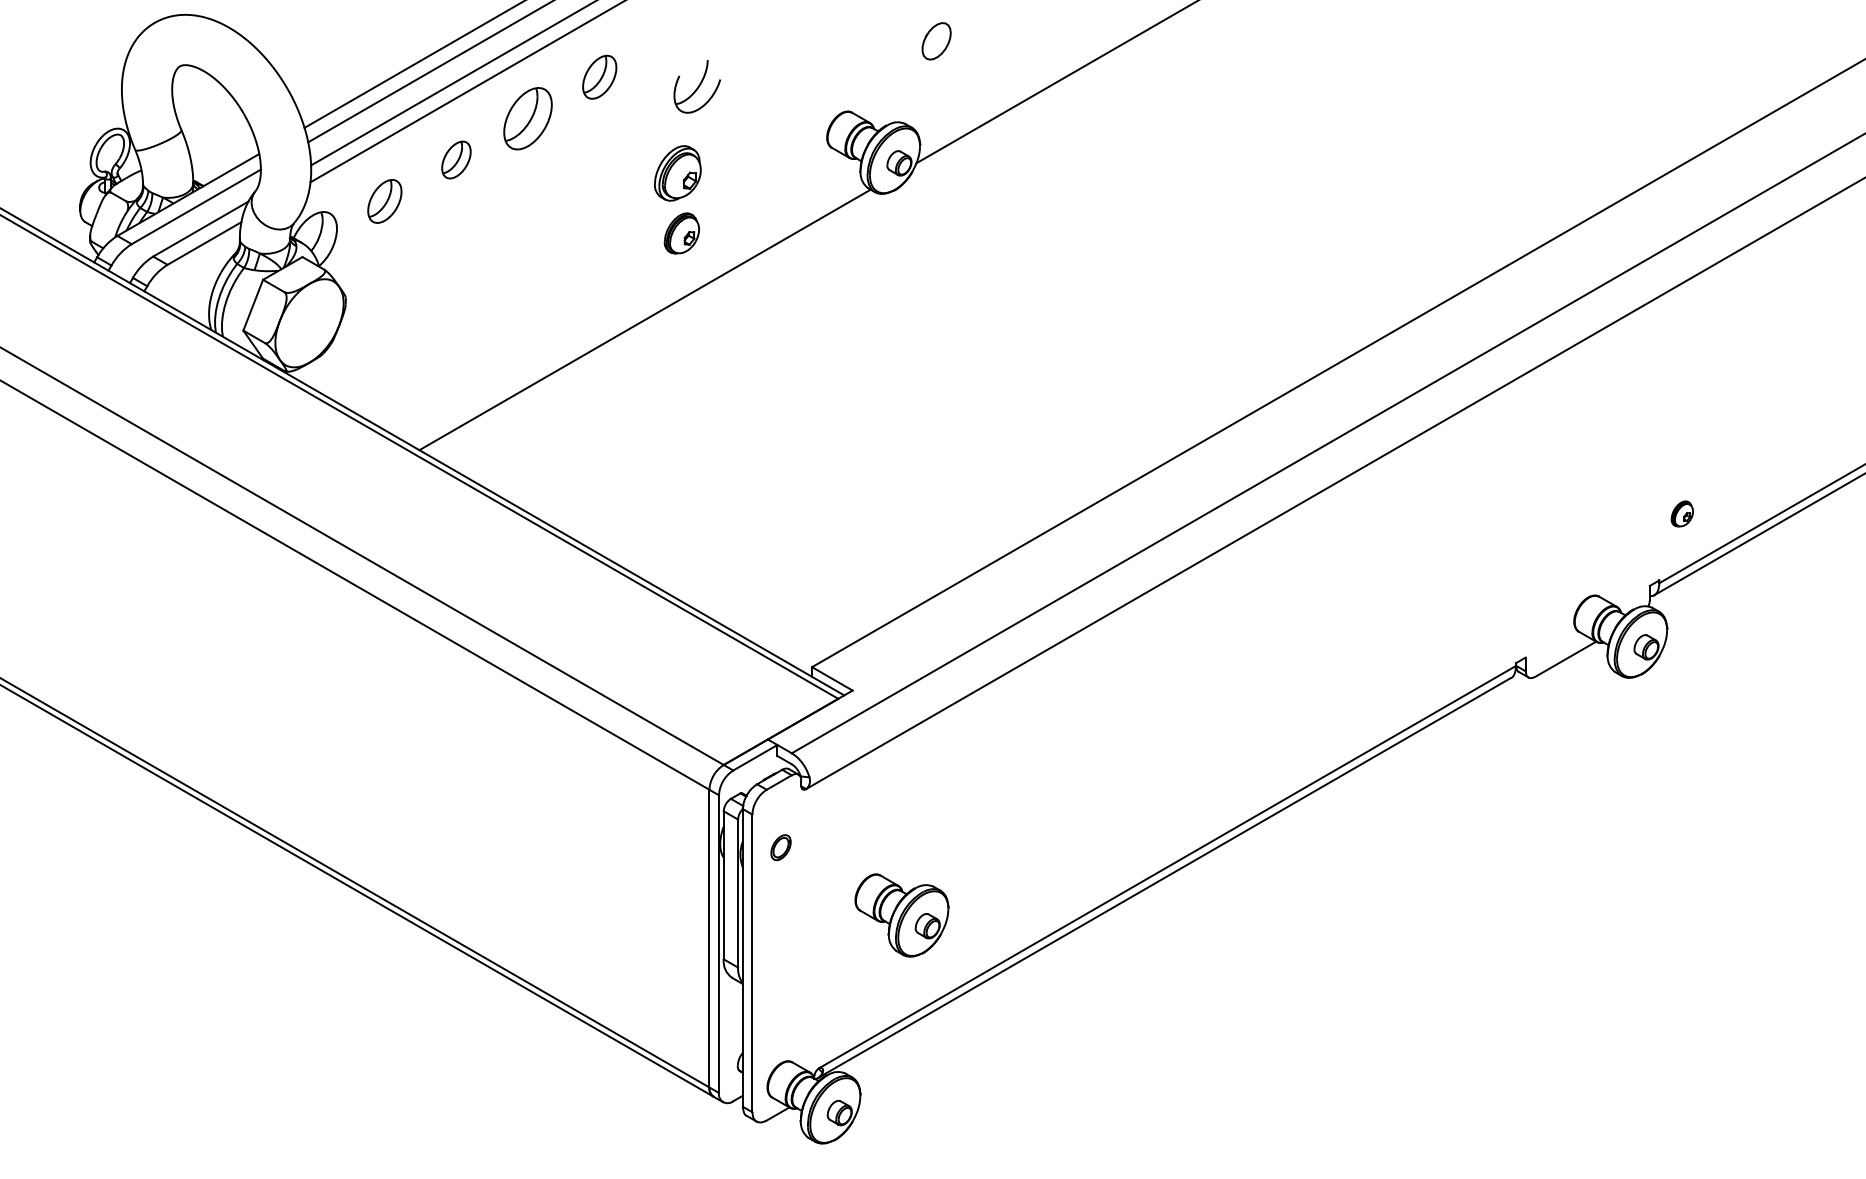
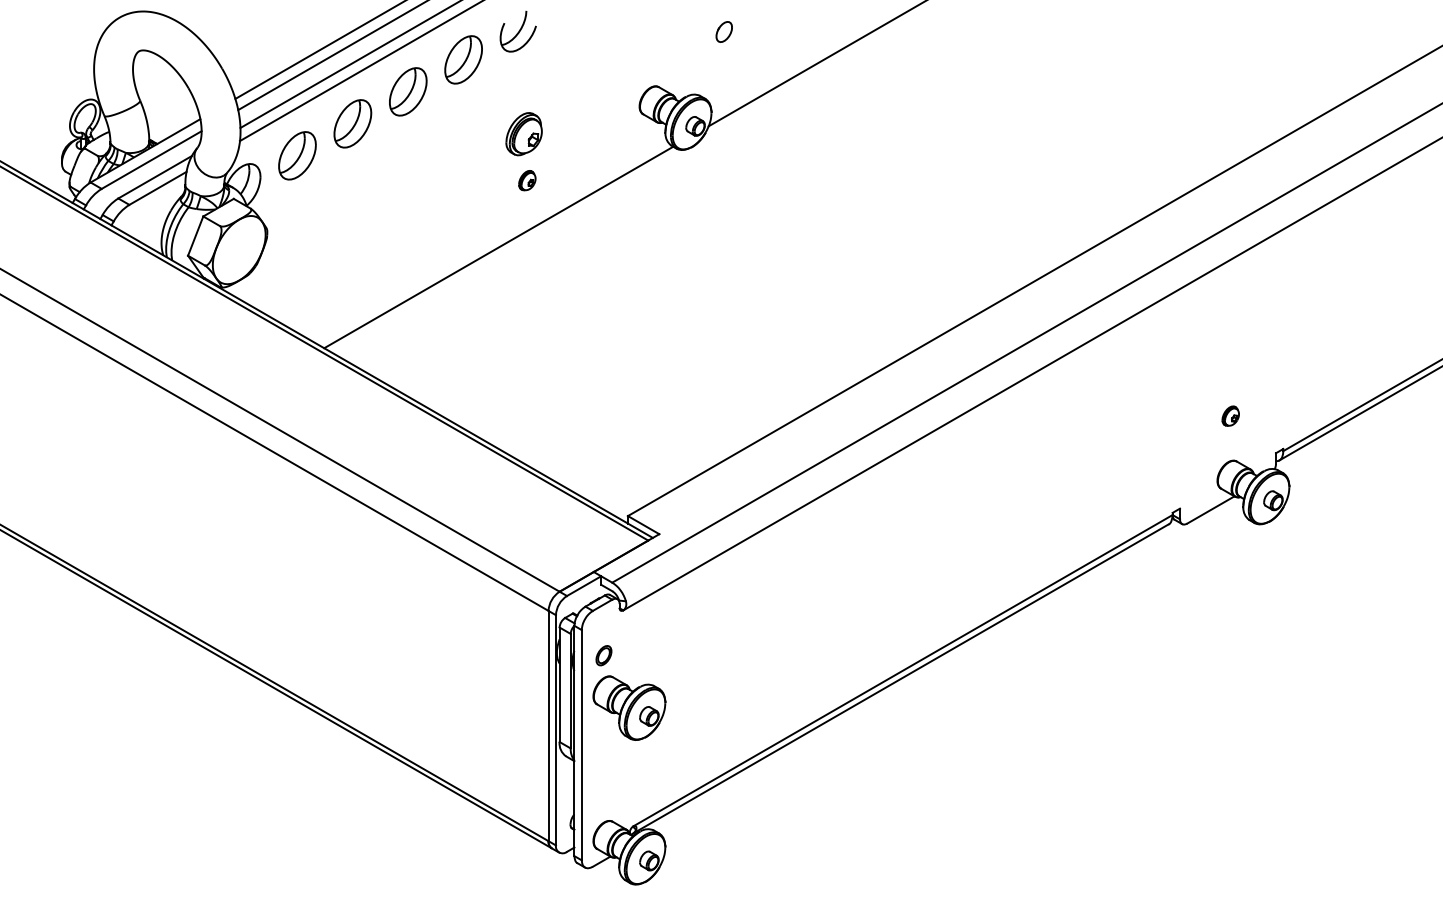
part: (936, 41) -> (724, 32), size x0.71
part: (599, 76) -> (463, 59), size x1.43
part: (696, 86) -> (517, 31), moved
part: (456, 159) -> (352, 123), size x1.67
part: (384, 201) -> (297, 155), size x1.43
part: (681, 233) -> (526, 180), size x0.62
part: (1681, 513) -> (1230, 415), moved
part: (901, 915) -> (629, 708), moved

